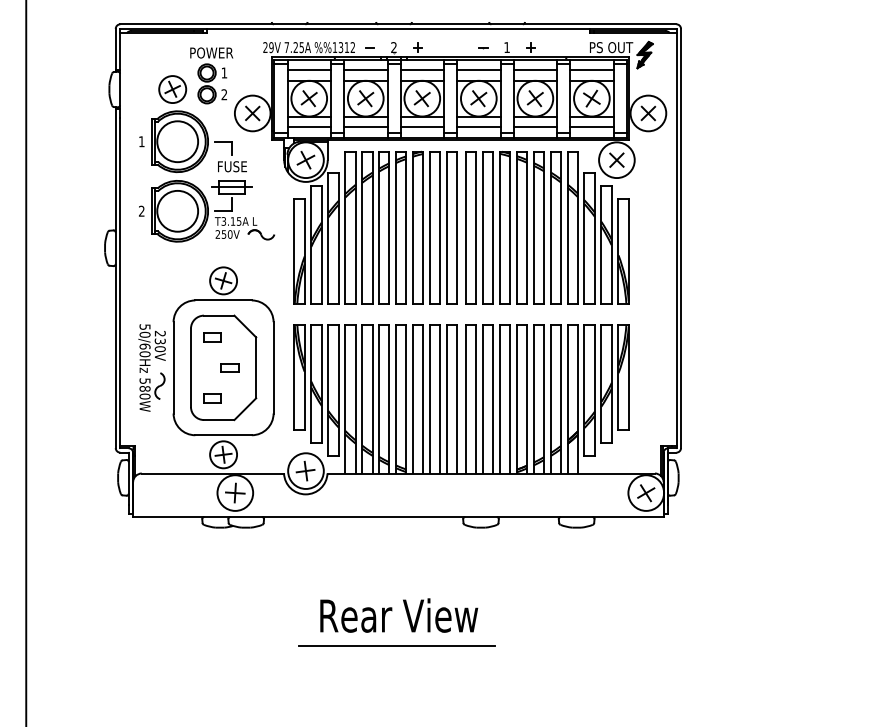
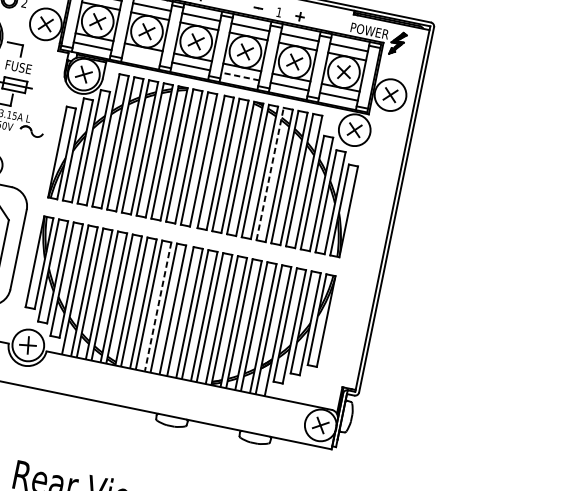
text: (611, 47) -> (370, 31), PS OUT -> POWER
line: (365, 126) -> (141, 55), removed
line: (478, 126) -> (240, 76), solid -> dashed
line: (533, 227) -> (270, 173), solid -> dashed
line: (440, 399) -> (158, 307), solid -> dashed

